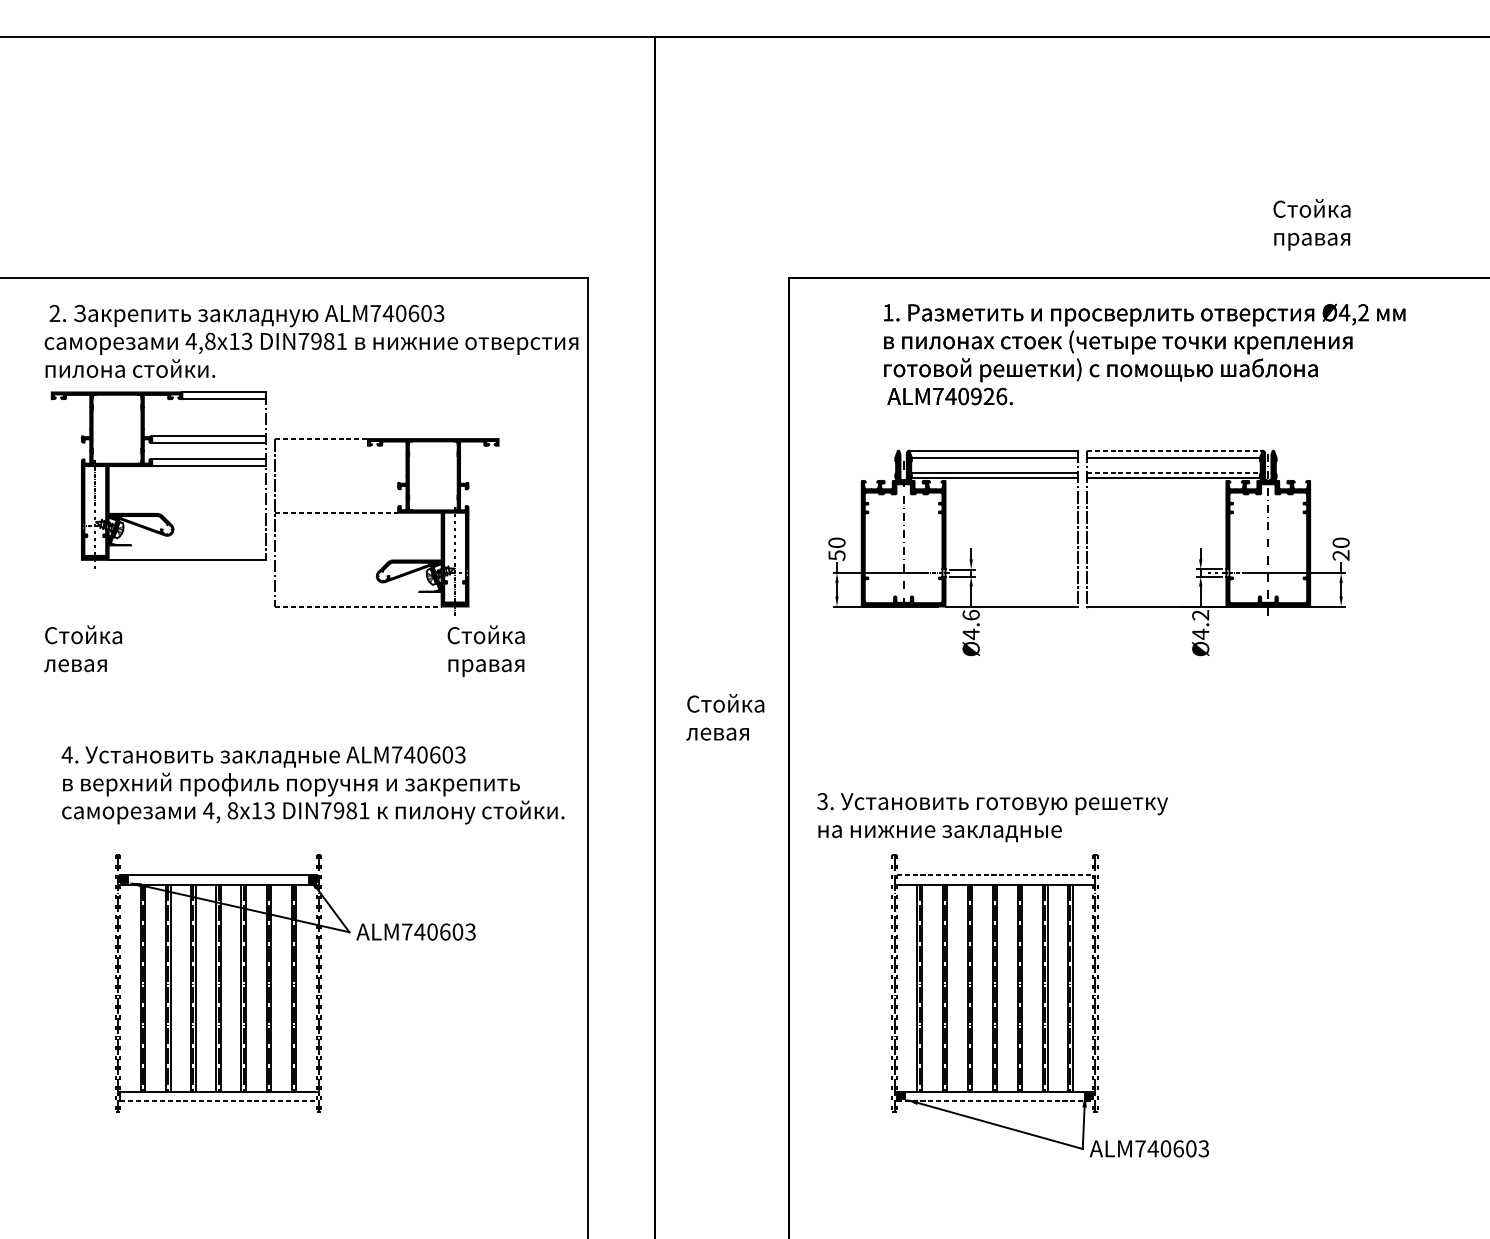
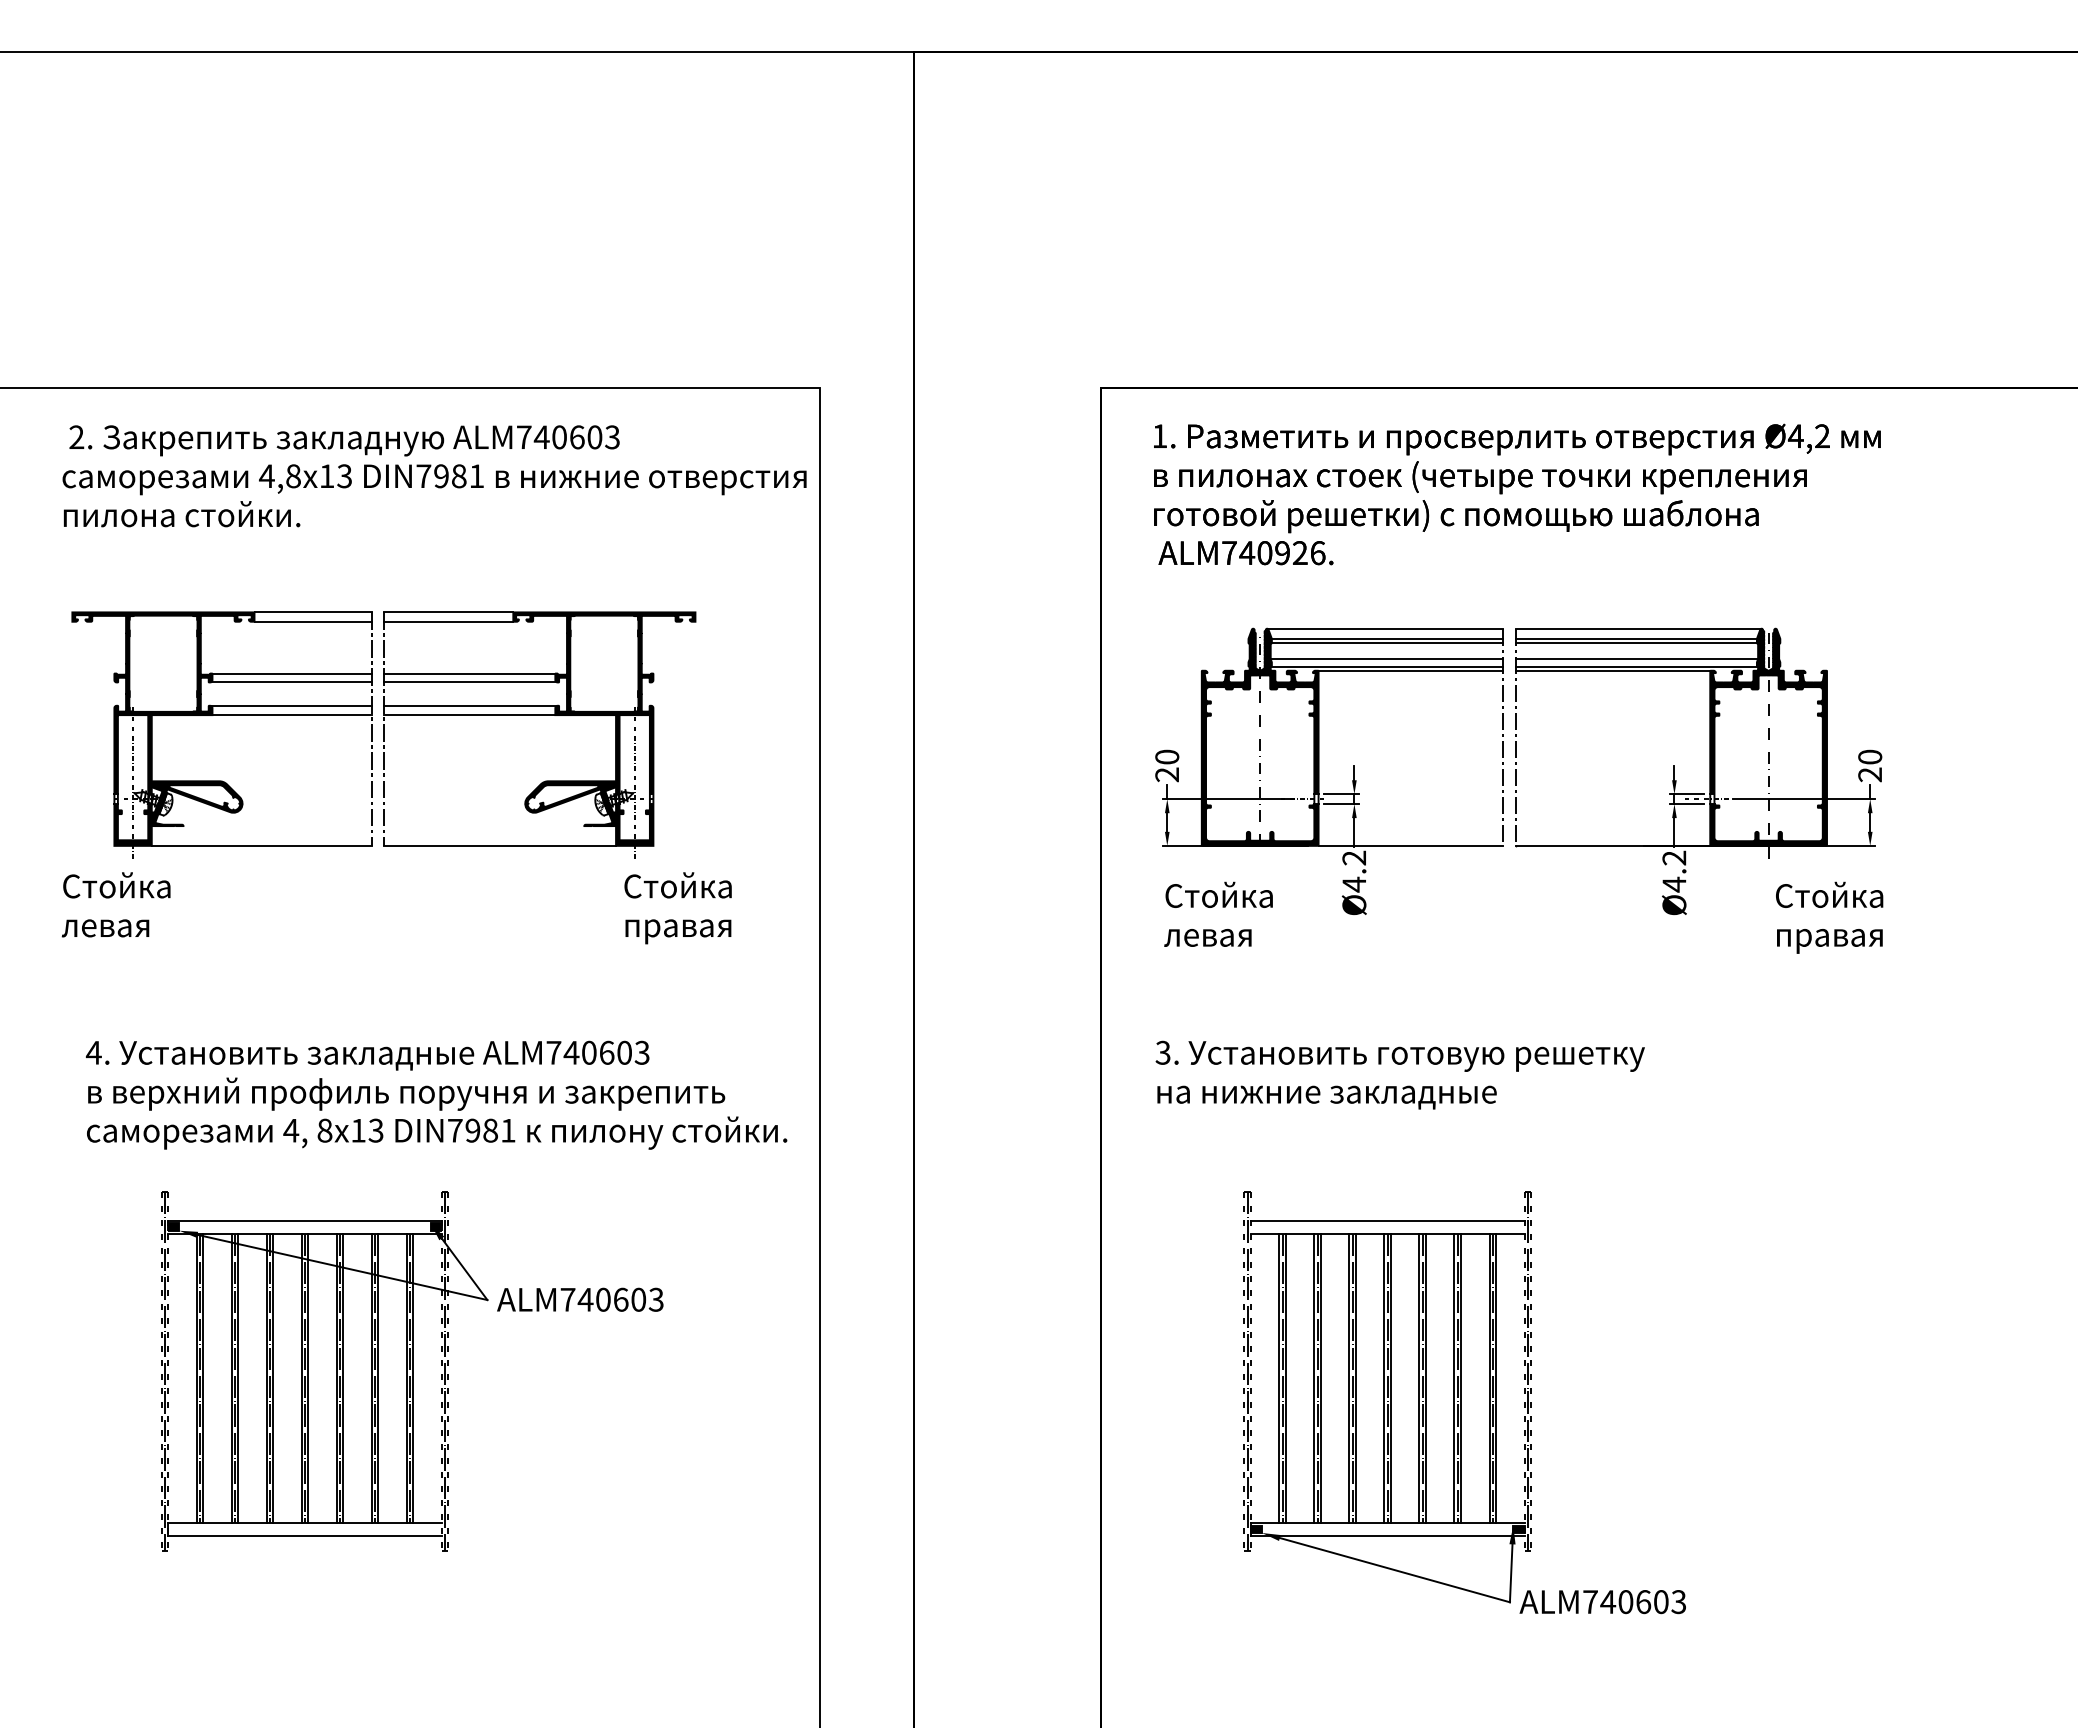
text: (1311, 224) -> (1829, 917), moved
text: (1144, 354) -> (1517, 494), moved
line: (321, 439) -> (448, 612), dashed -> solid
line: (321, 445) -> (448, 621), added
line: (1174, 450) -> (1638, 628), dashed -> solid
line: (994, 461) -> (1387, 643), added
line: (1173, 461) -> (1636, 643), added
part: (158, 466) -> (221, 715), moved
line: (1174, 472) -> (1637, 659), dashed -> solid
line: (1011, 480) -> (1410, 670), added
line: (1156, 480) -> (1612, 670), added
line: (336, 482) -> (469, 673), added
line: (337, 489) -> (470, 682), added
line: (337, 505) -> (471, 705), added
line: (336, 512) -> (469, 715), dashed -> solid
text: (837, 555) -> (1167, 774), 50 -> 20
line: (358, 606) -> (500, 845), dashed -> solid
text: (971, 614) -> (1354, 857), Ø4.6 -> Ø4.2
text: (725, 716) -> (1218, 913), moved
text: (992, 817) -> (1399, 1074), moved
line: (994, 875) -> (1387, 1220), dashed -> solid
line: (218, 1101) -> (304, 1535), dashed -> solid
line: (994, 1101) -> (1387, 1535), dashed -> solid

